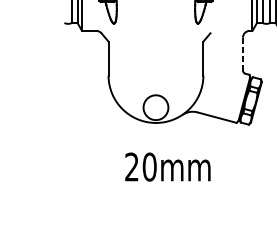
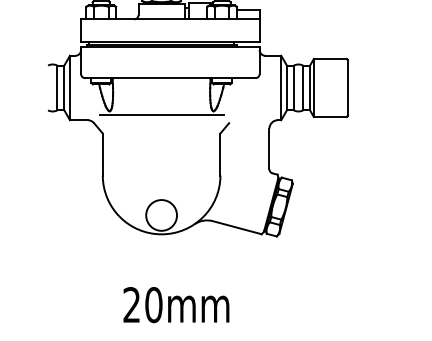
line: (155, 26) -> (161, 114), added
line: (242, 53) -> (269, 148), dashed -> solid
text: (167, 167) -> (176, 305), moved

